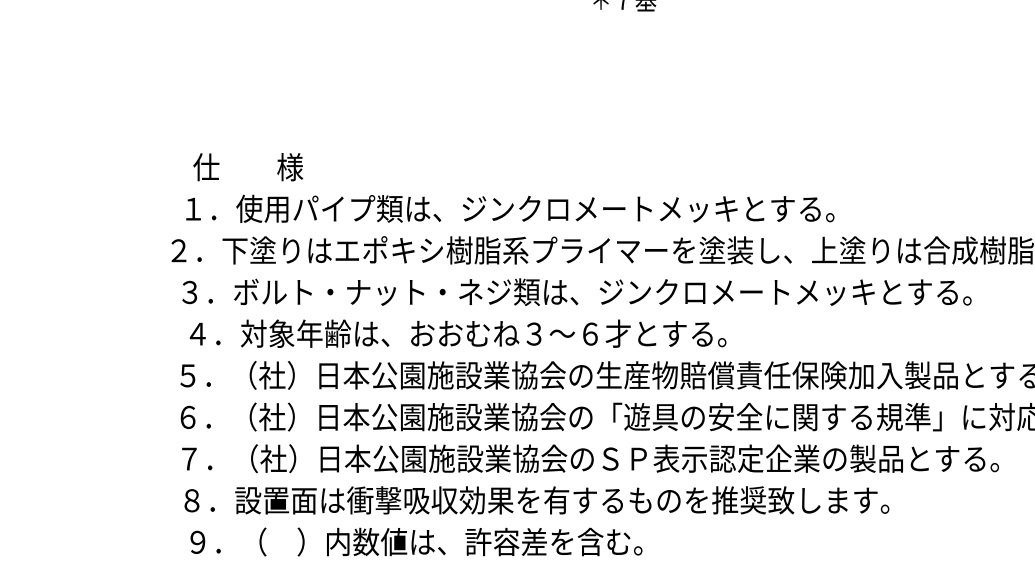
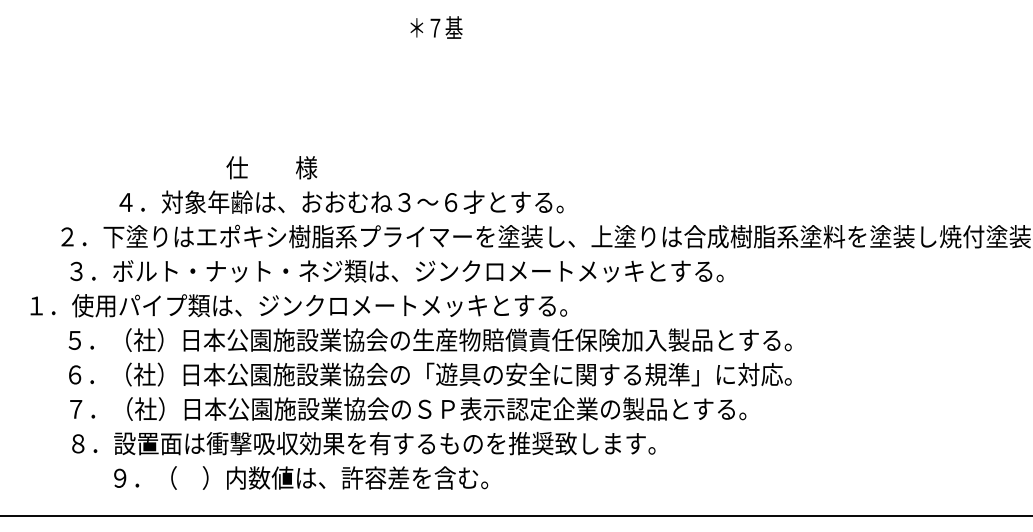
text: (247, 166) -> (271, 167), moved
text: (509, 207) -> (341, 201), １．使用パイプ類は、ジンクロメートメッキとする。 -> ４．対象年齢は、おおむね３～６才とする。
text: (458, 333) -> (298, 305), ４．対象年齢は、おおむね３～６才とする。 -> １．使用パイプ類は、ジンクロメートメッキとする。
text: (416, 541) -> (301, 477), moved

